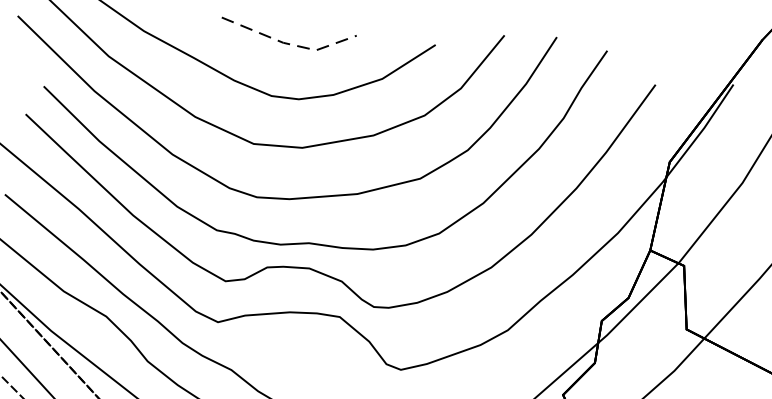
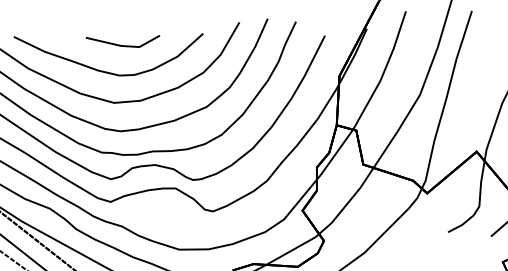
line: (289, 44) -> (124, 46), dashed -> solid

